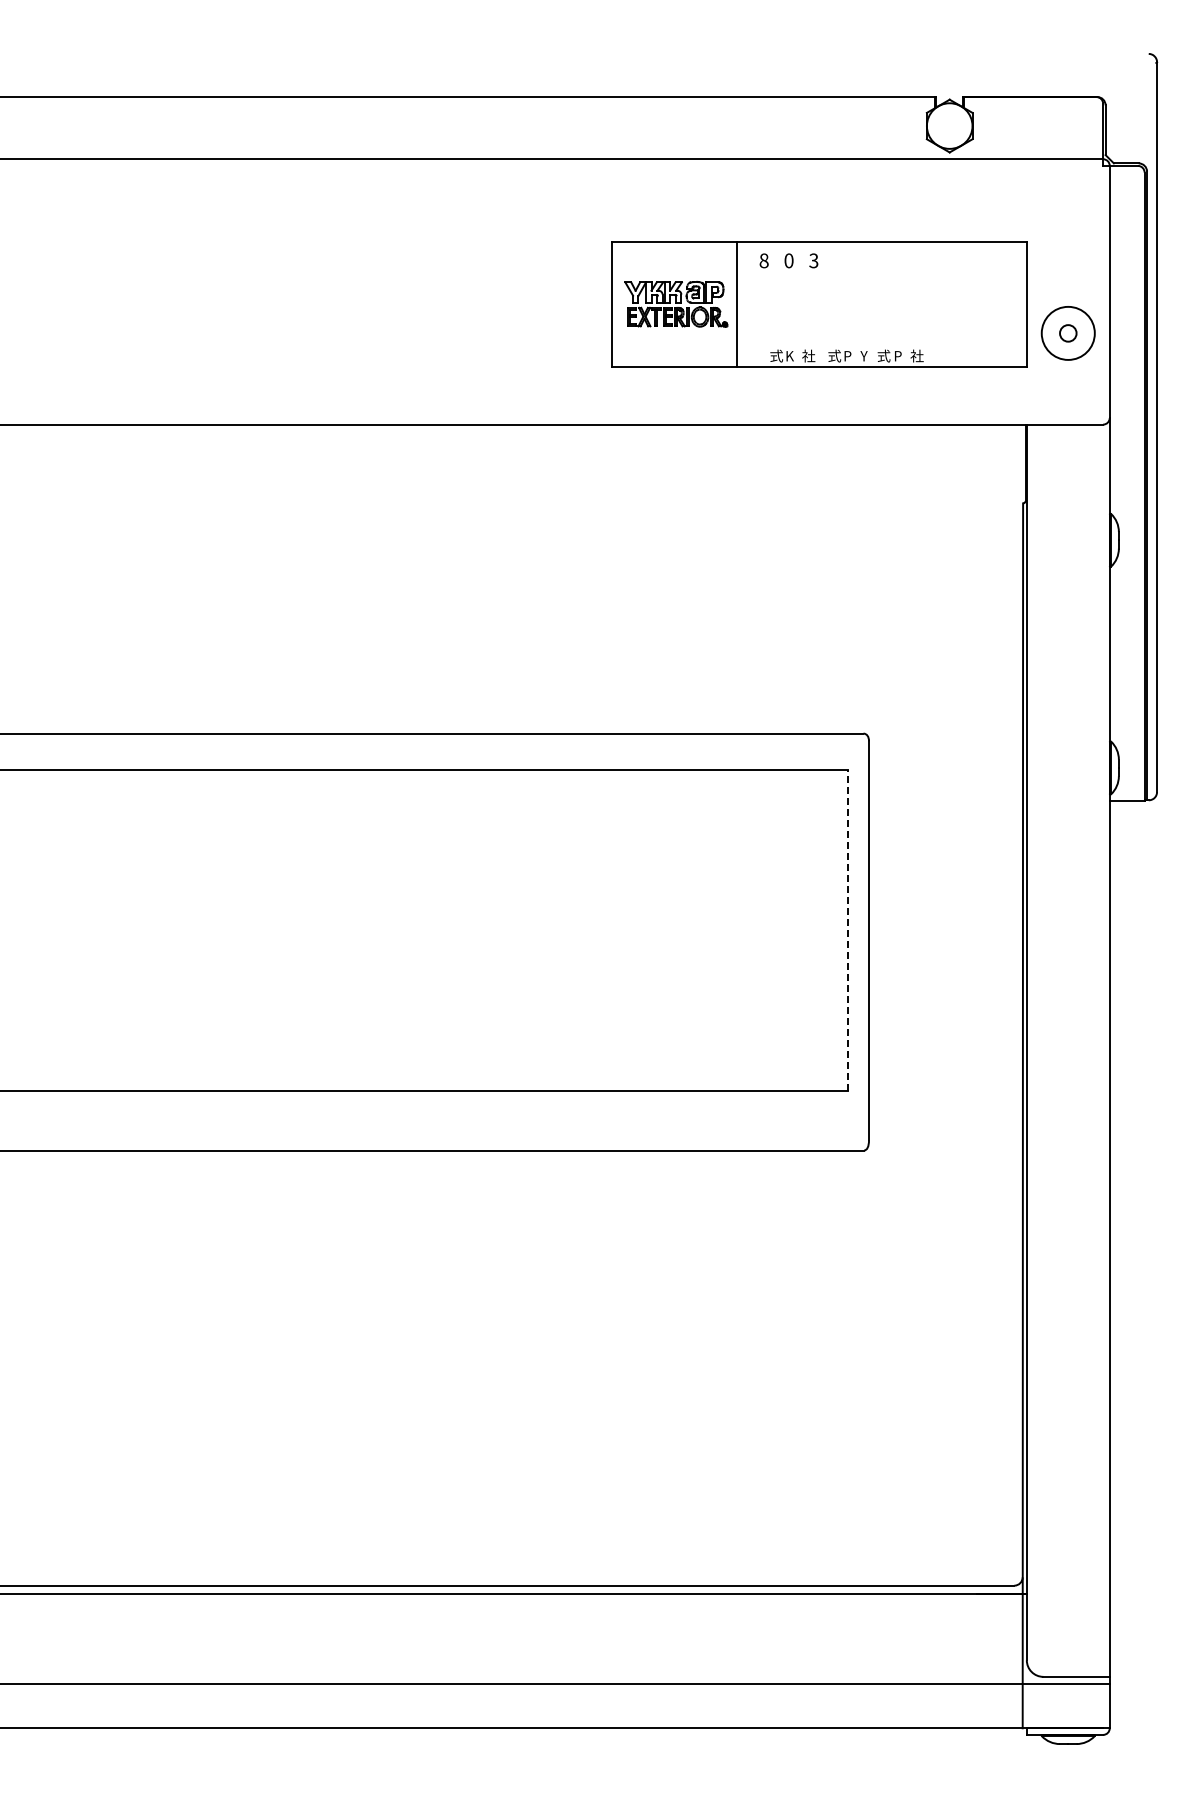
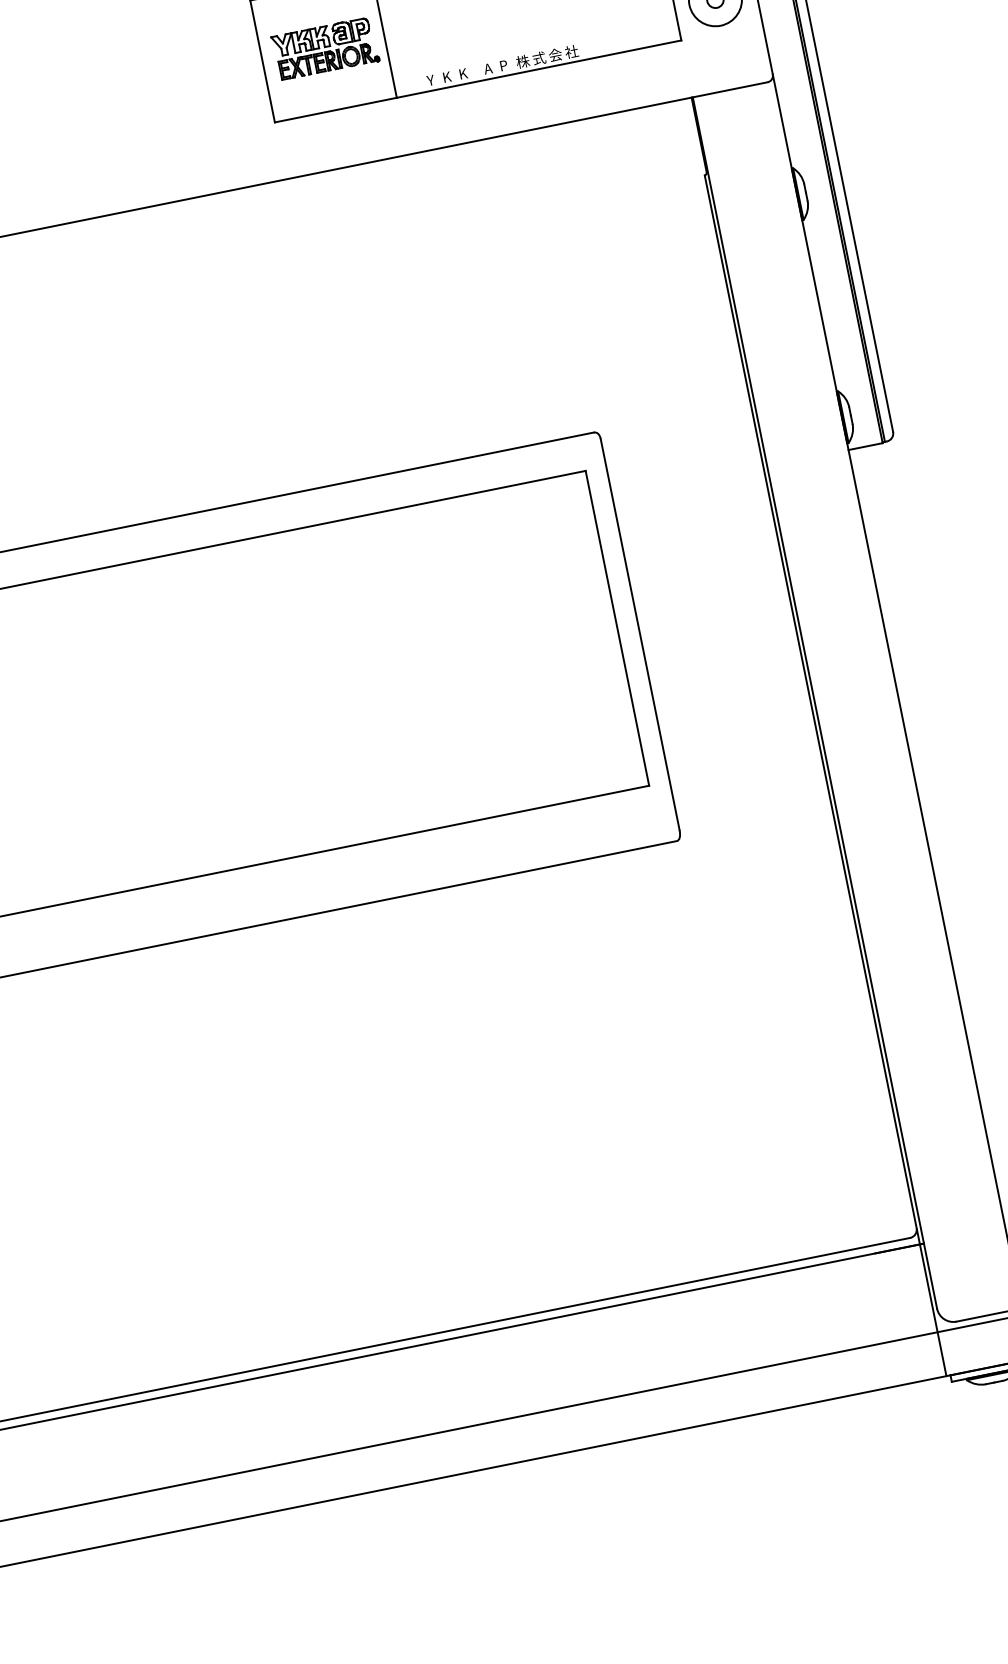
text: (776, 355) -> (433, 79), 式 -> Y
text: (808, 355) -> (465, 72), 社 -> K
text: (834, 355) -> (490, 67), 式 -> A
text: (866, 355) -> (522, 61), Y -> 株
text: (900, 355) -> (555, 54), P -> 会
line: (847, 930) -> (617, 628), dashed -> solid

